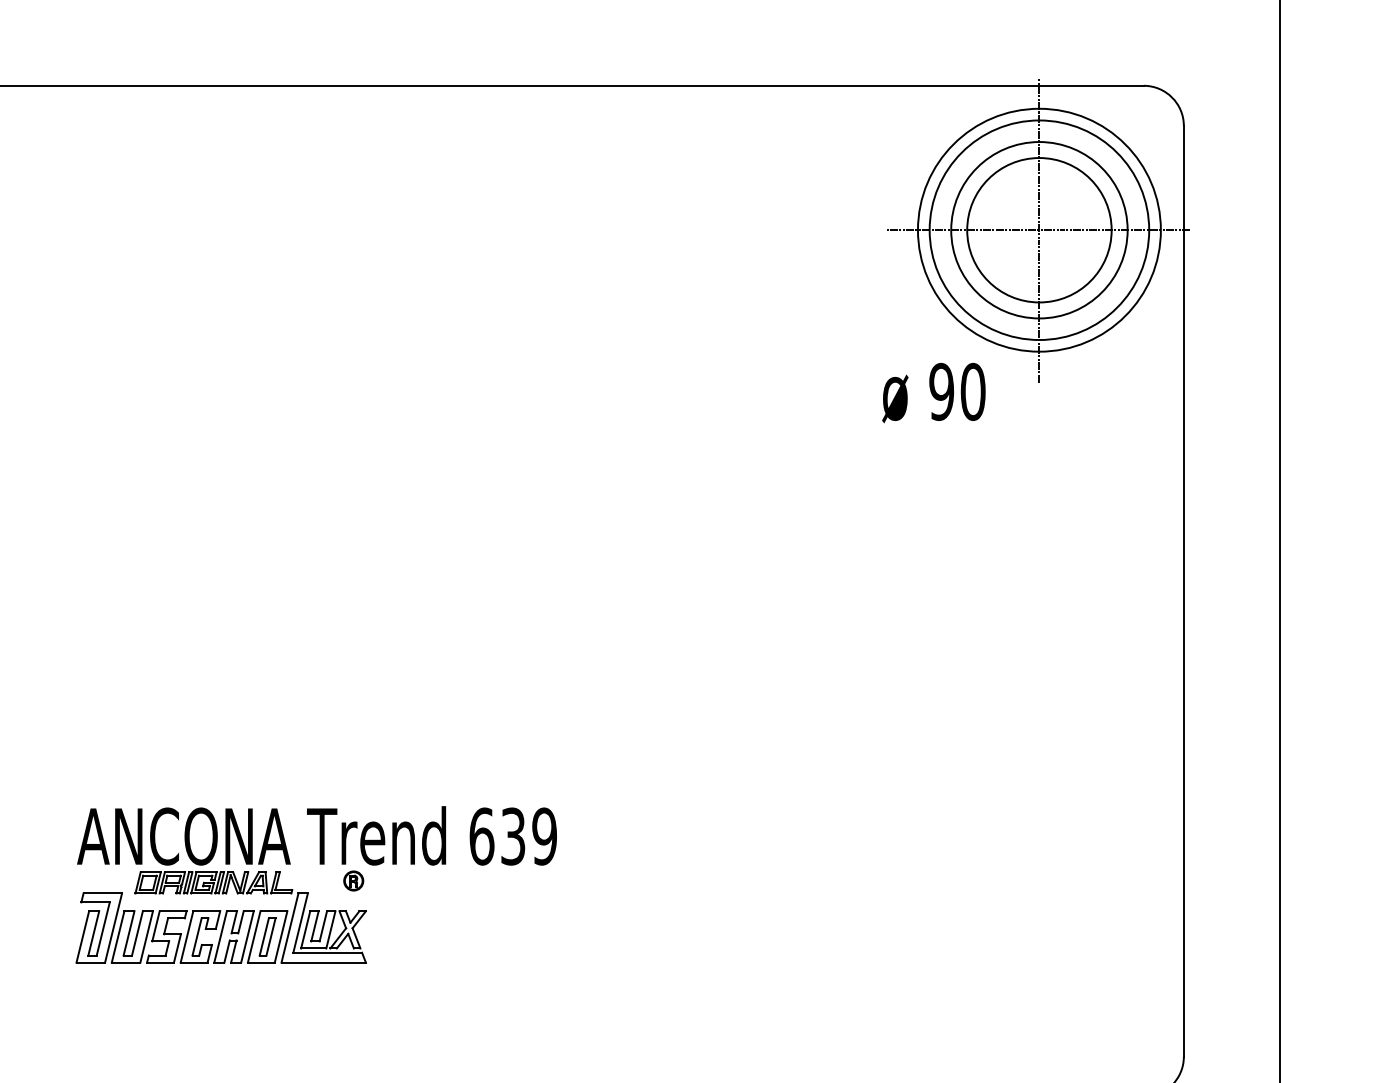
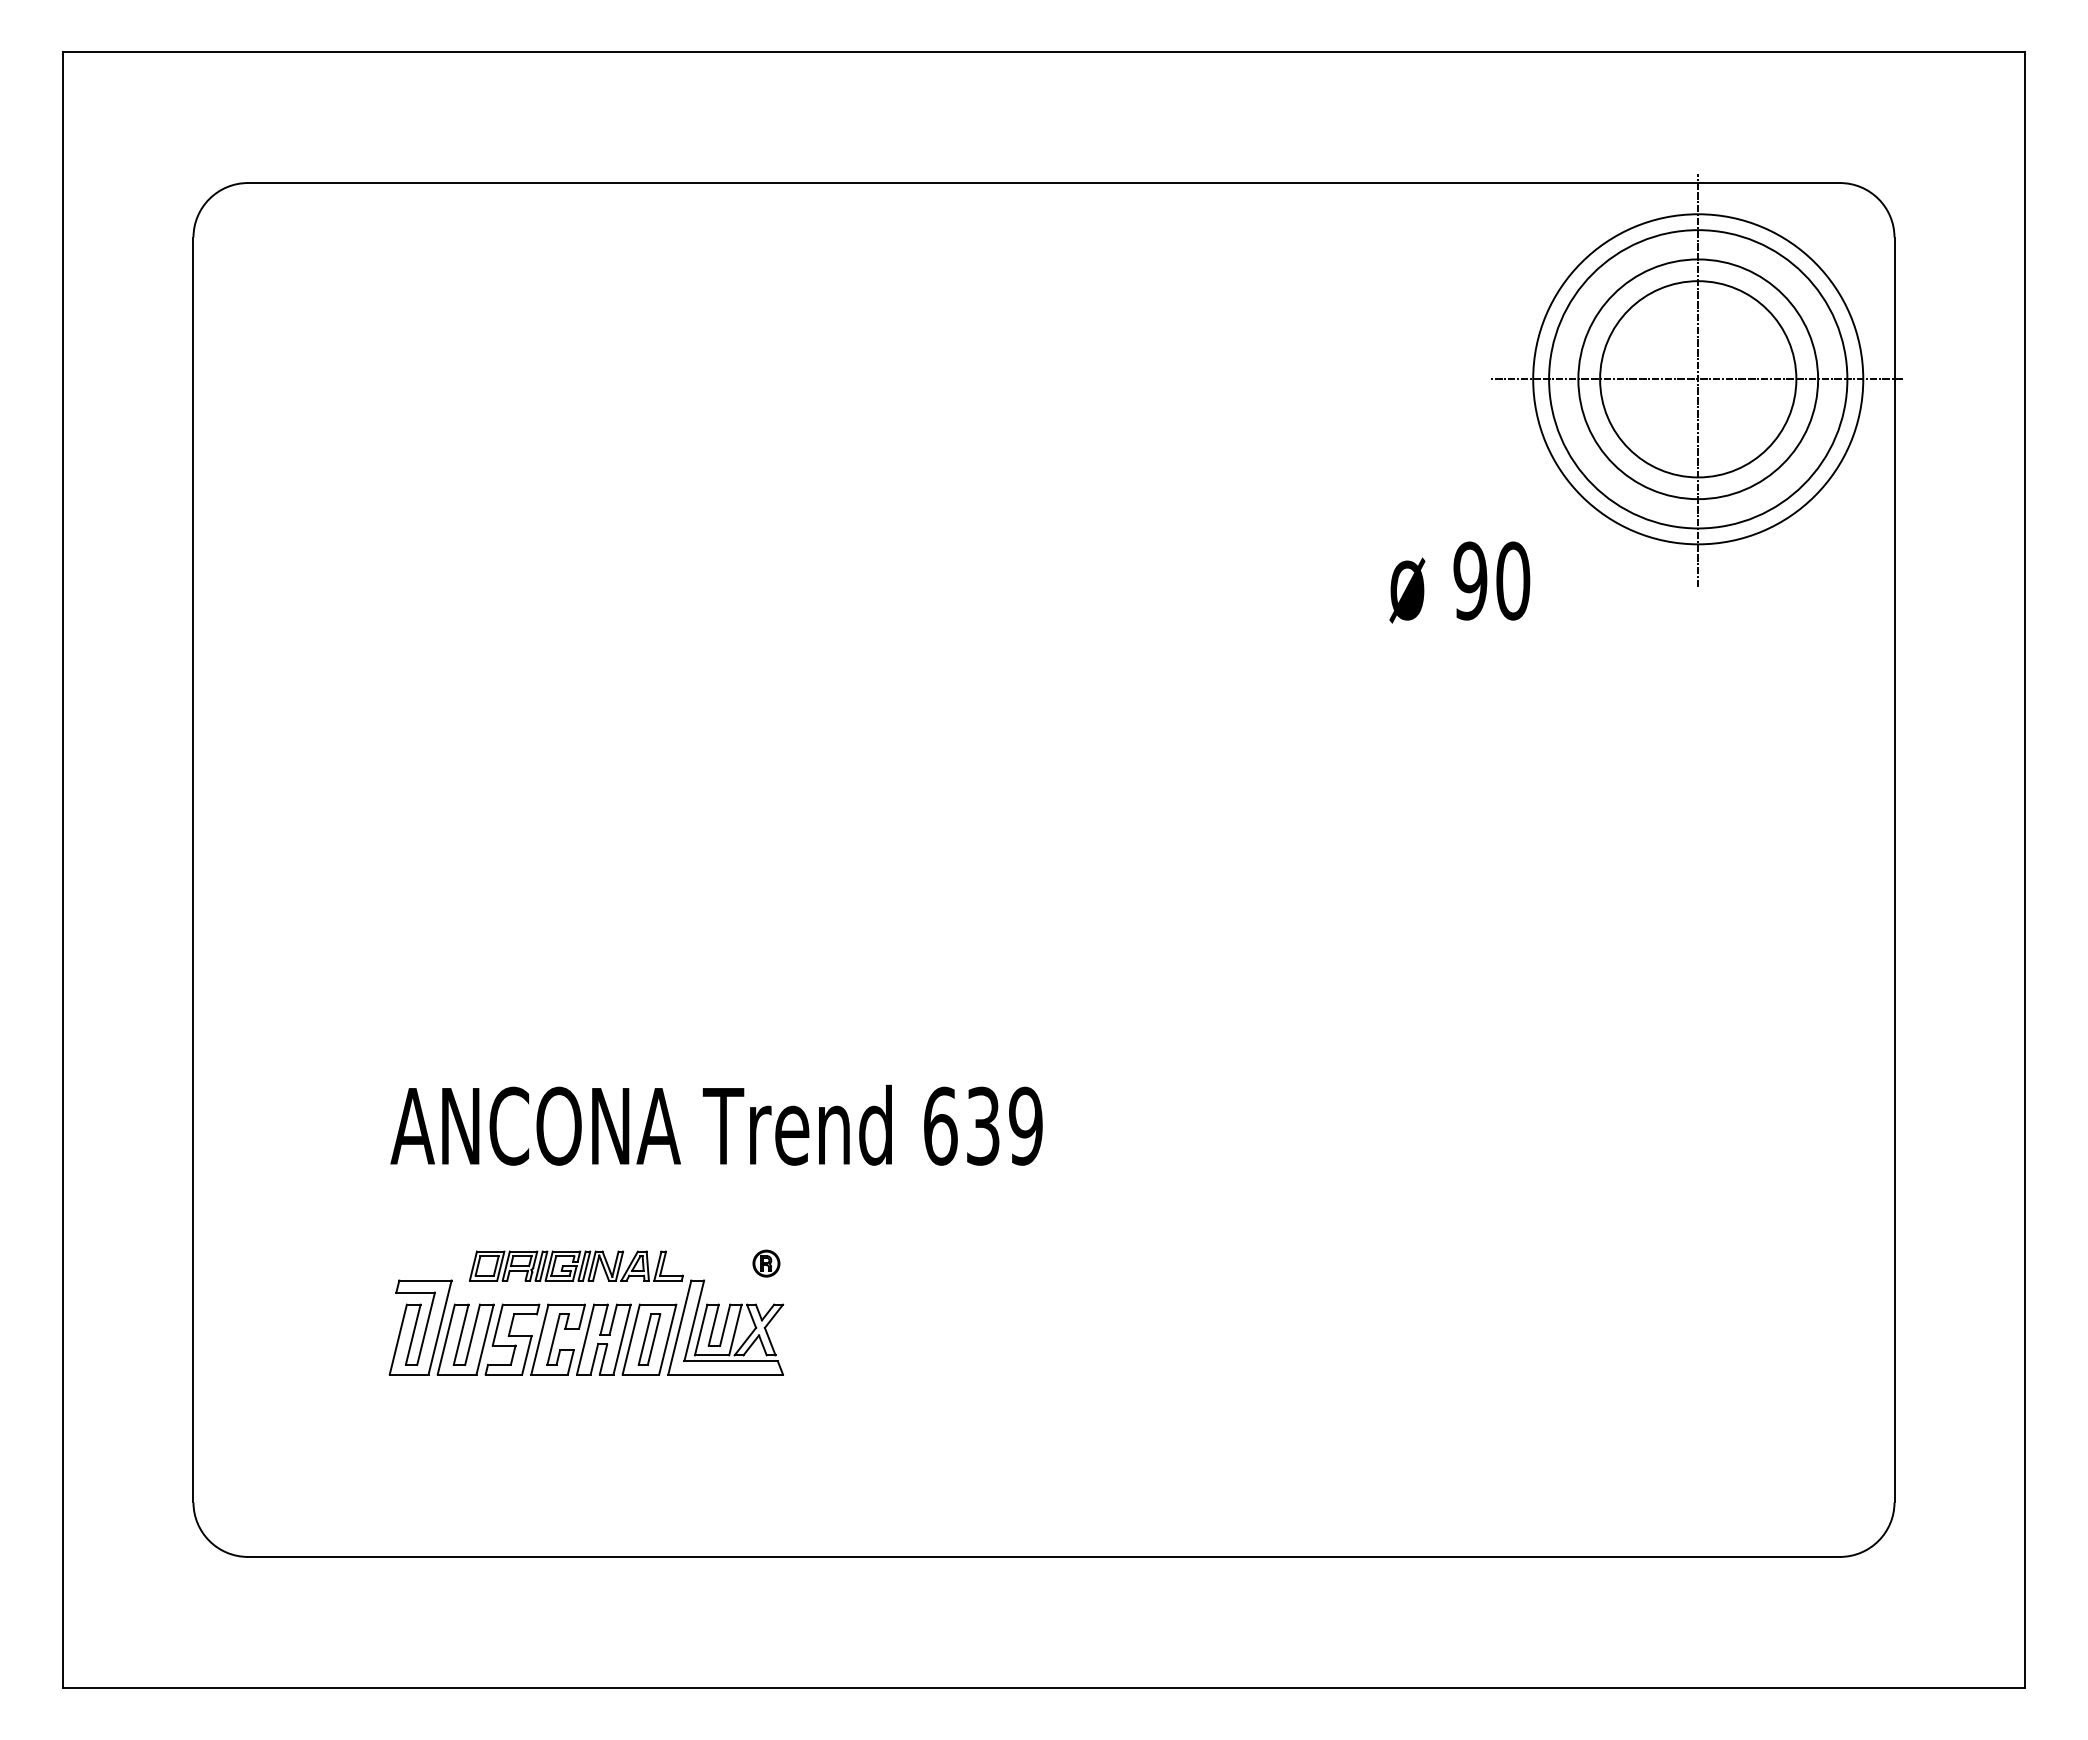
text: (933, 393) -> (1459, 582), moved
text: (316, 835) -> (716, 1124), moved

